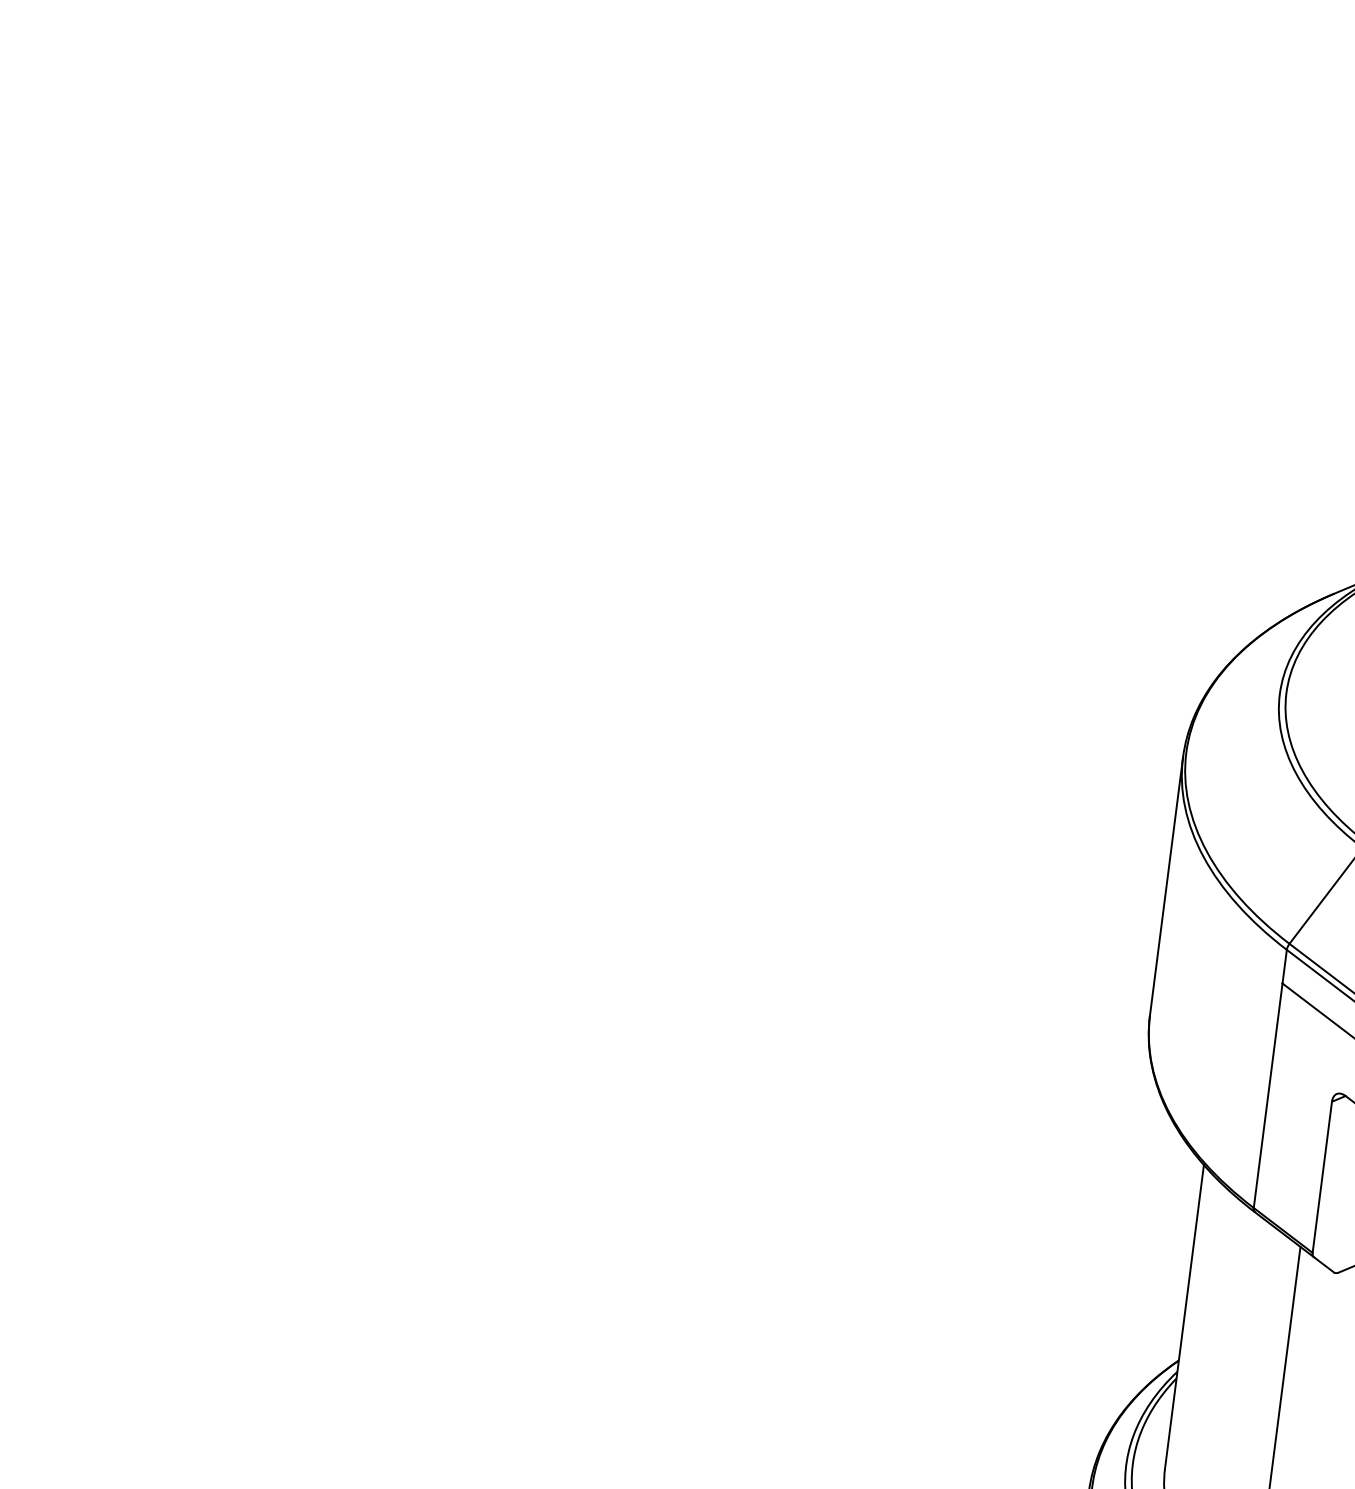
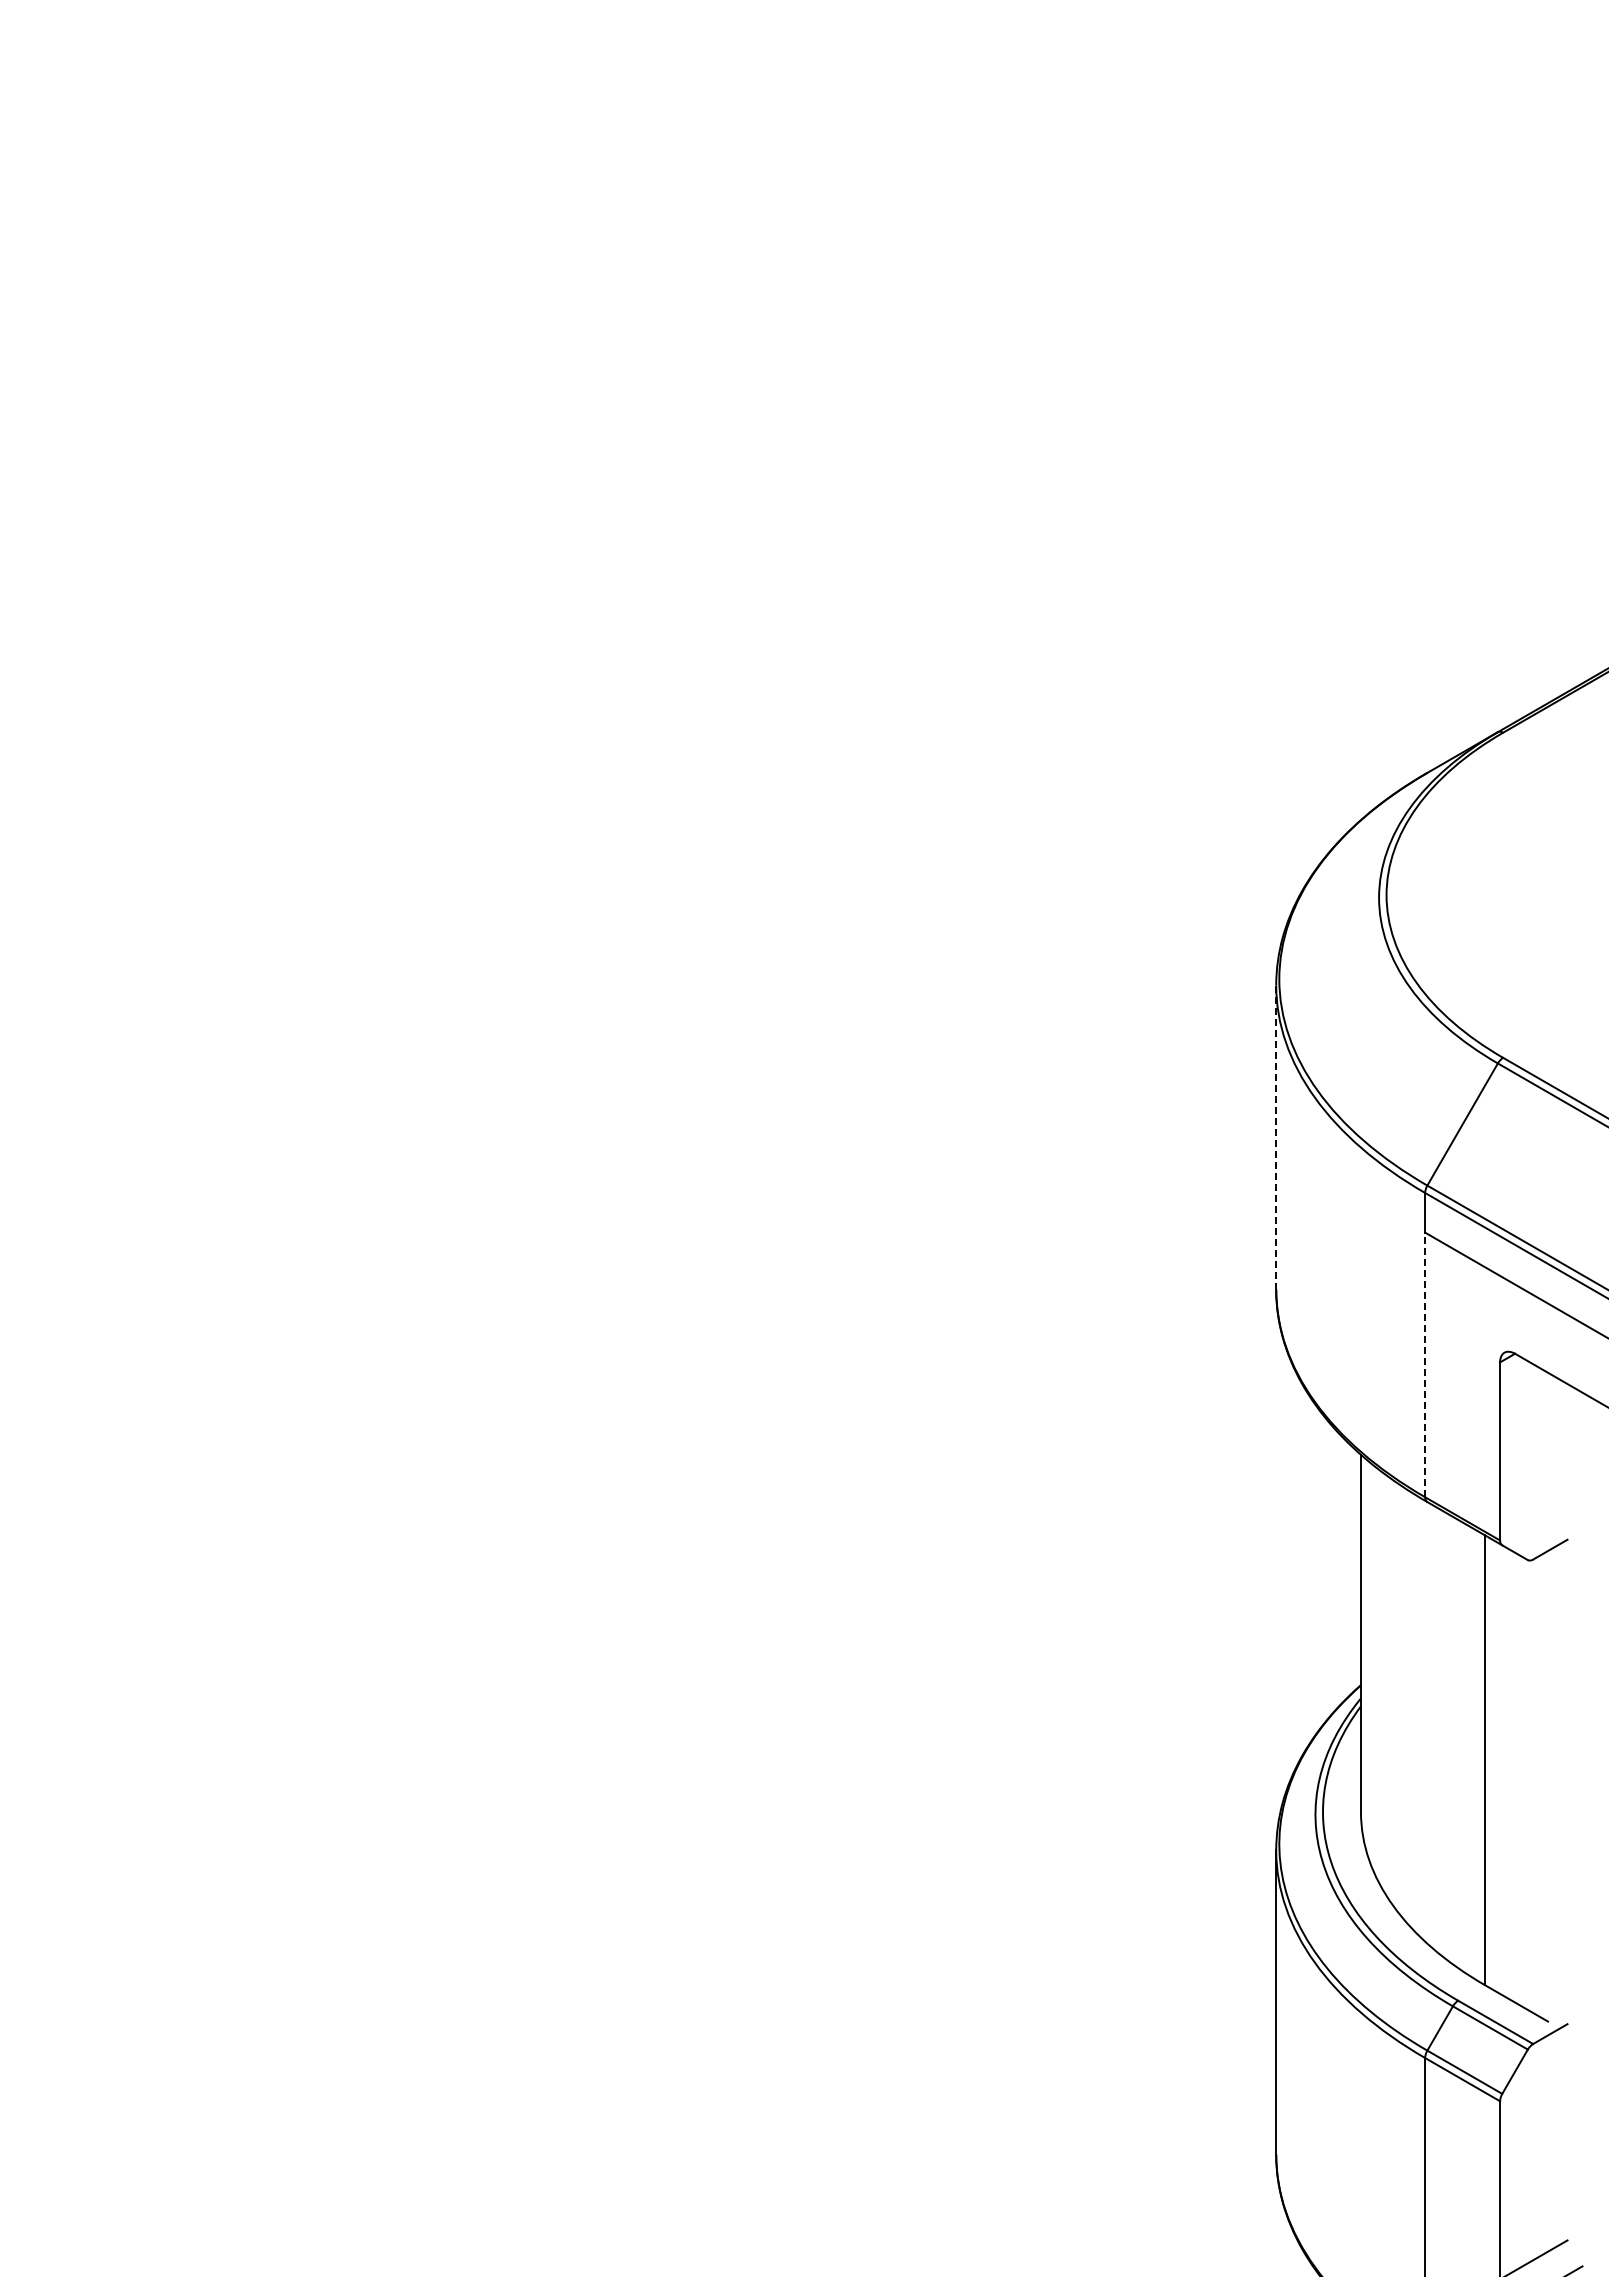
line: (1166, 886) -> (1276, 1137), solid -> dashed
line: (1268, 1095) -> (1425, 1364), solid -> dashed

